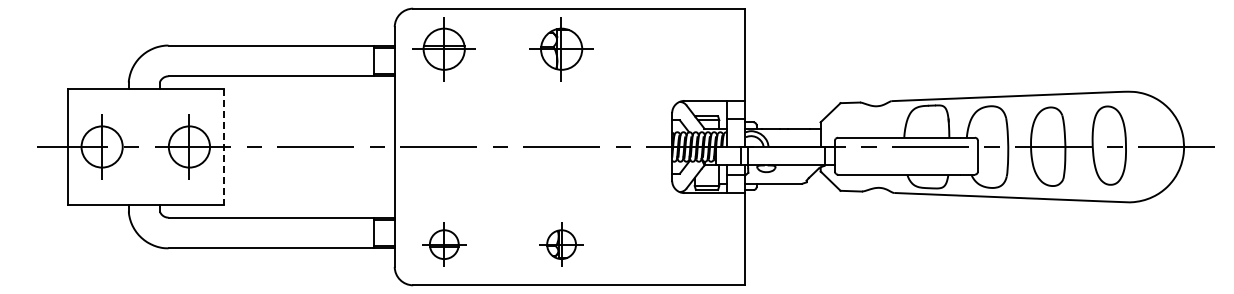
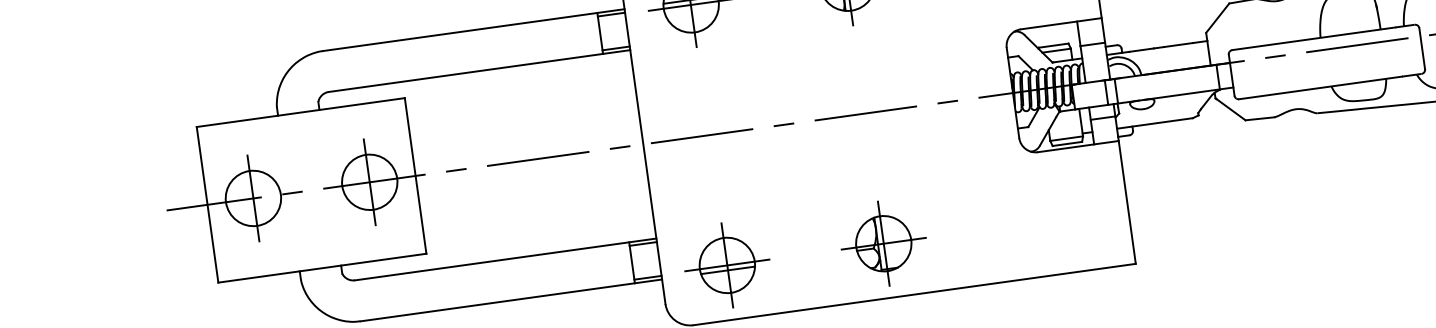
line: (223, 147) -> (415, 176), dashed -> solid
part: (444, 244) -> (727, 265), size x1.43
part: (561, 244) -> (883, 243), size x1.43

